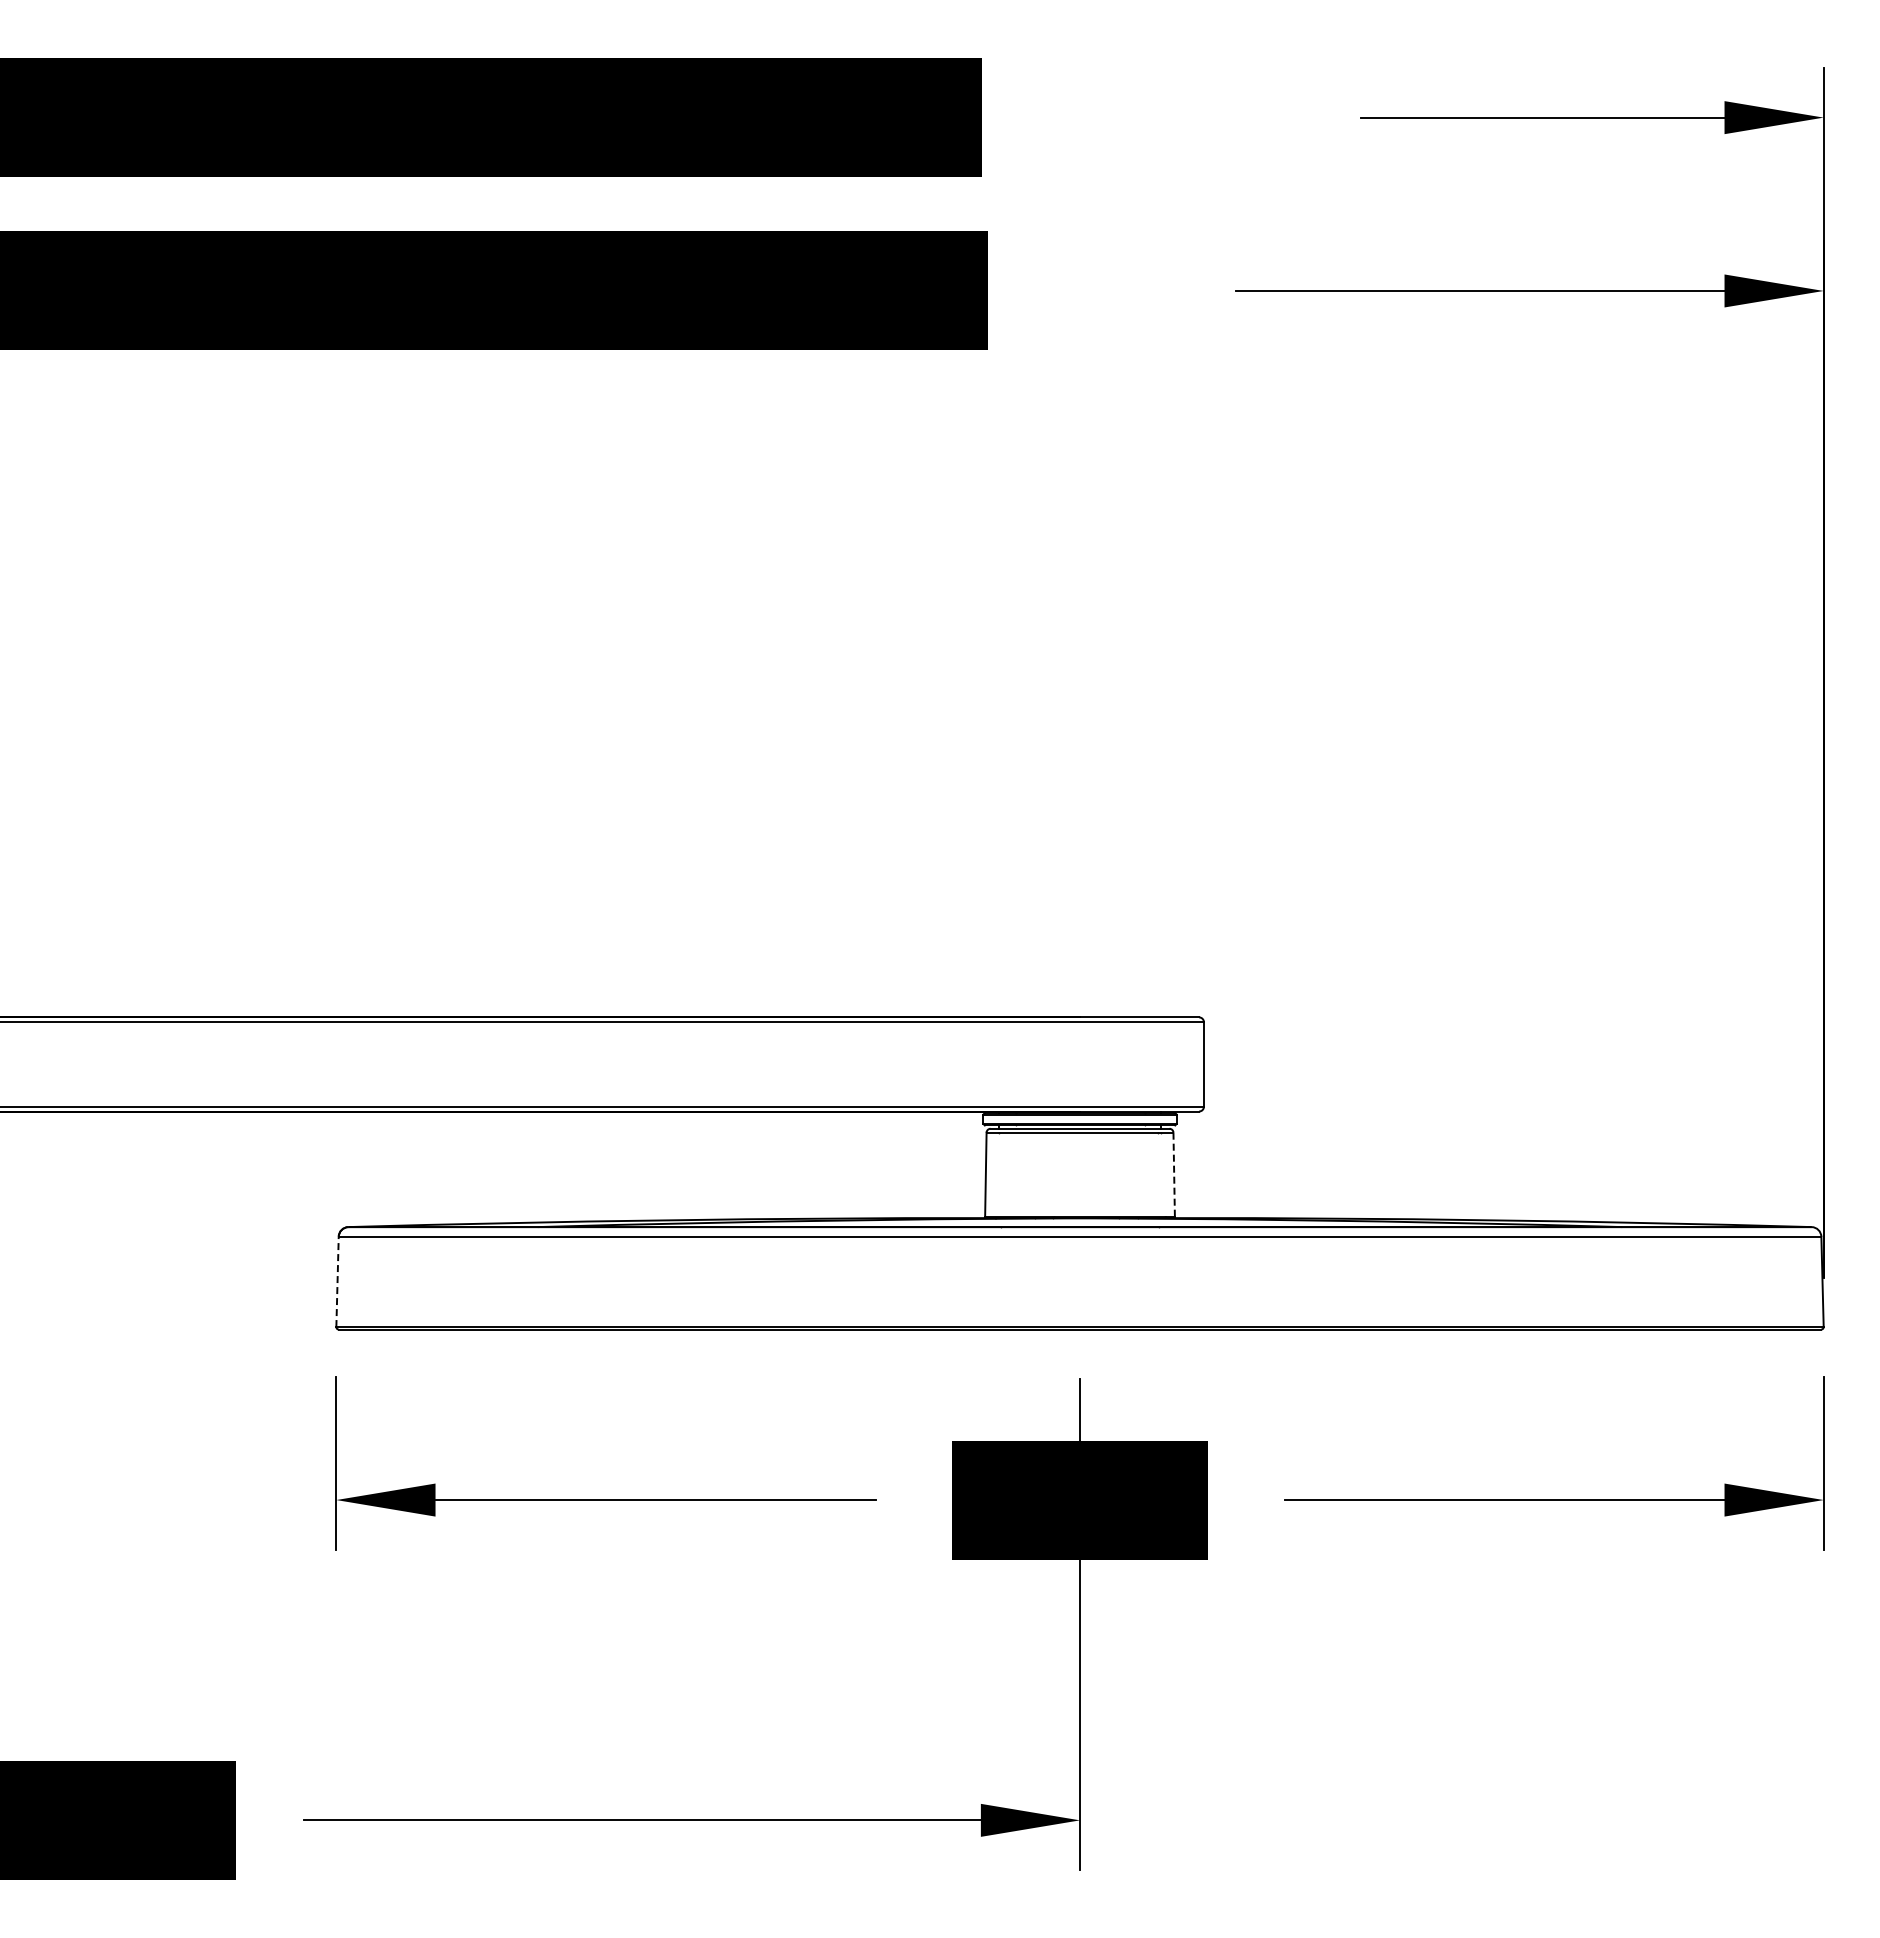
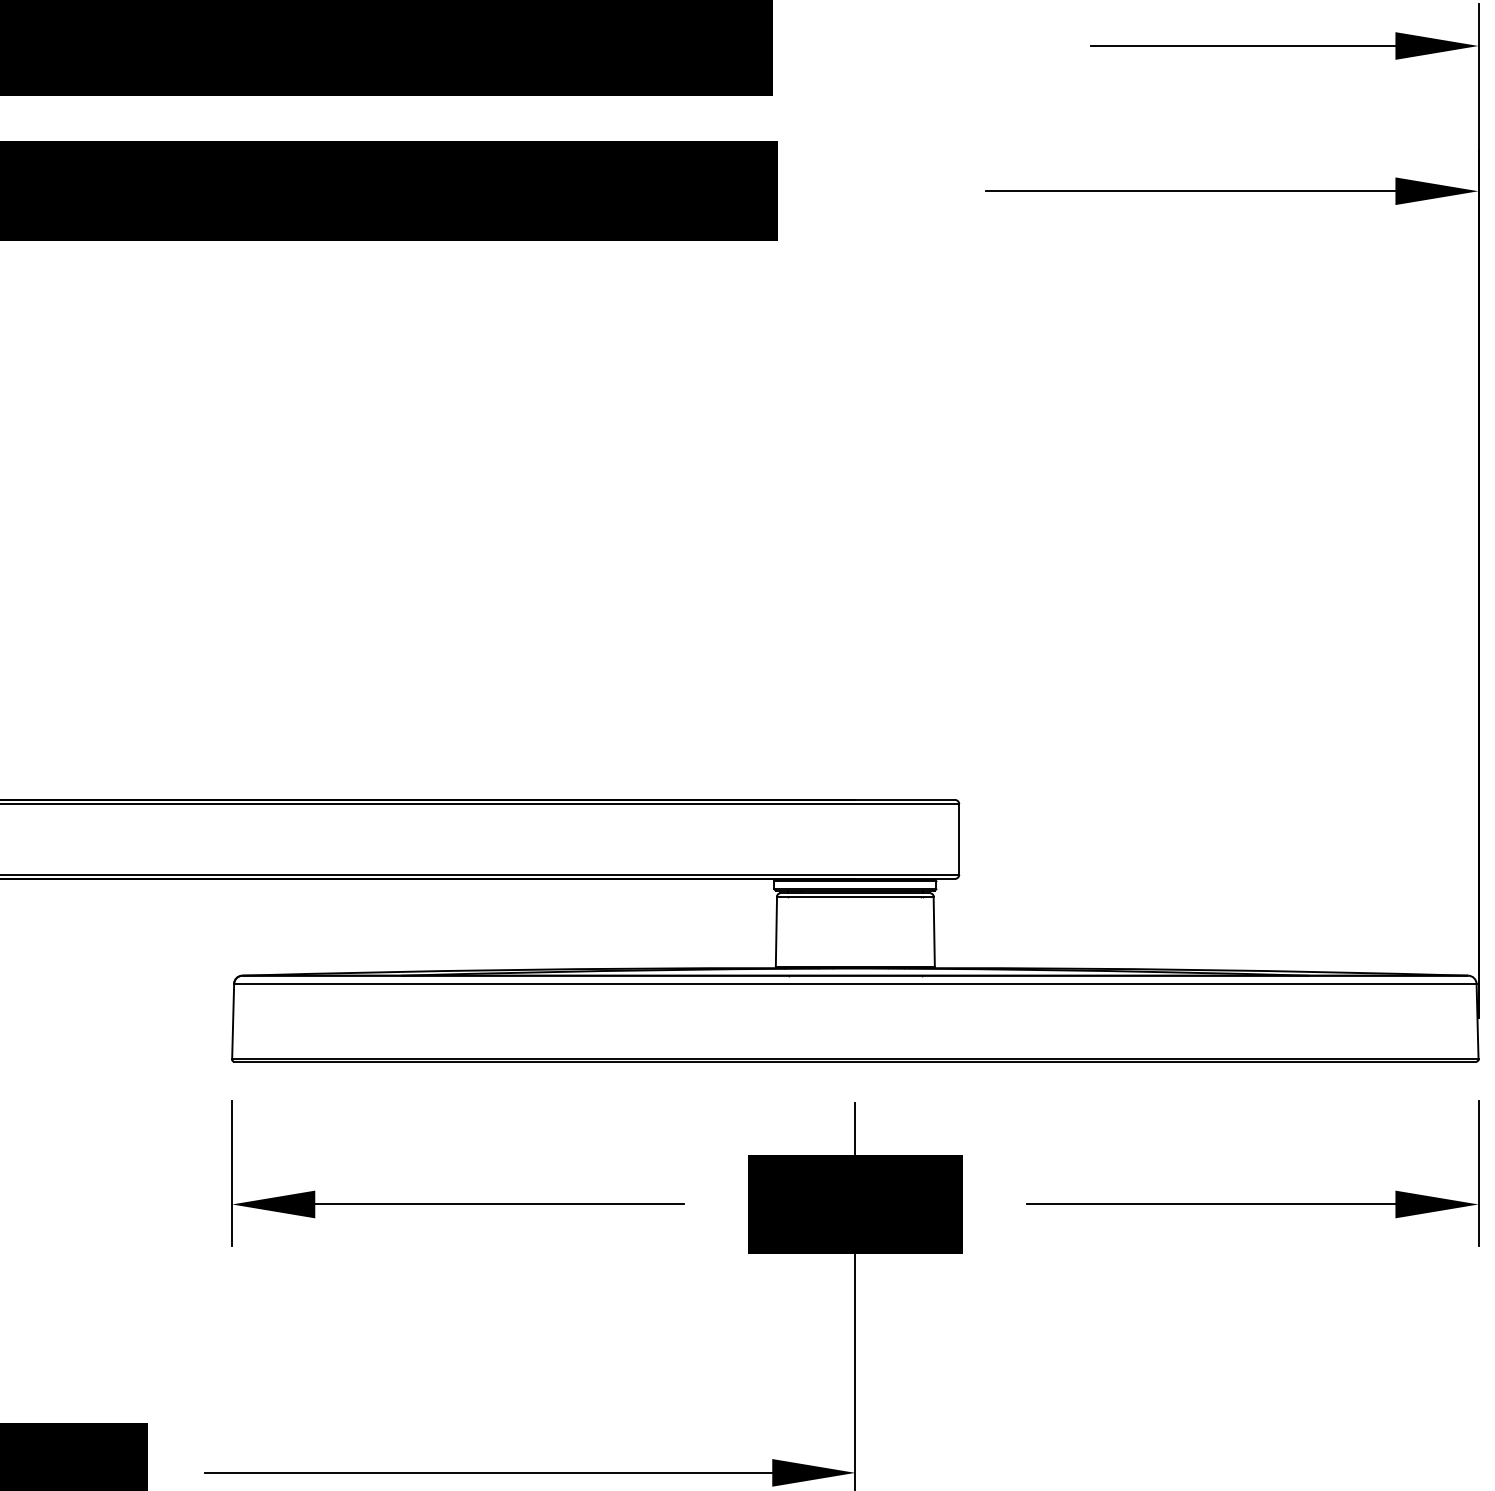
line: (1174, 1174) -> (934, 931), dashed -> solid
line: (337, 1281) -> (233, 1021), dashed -> solid

